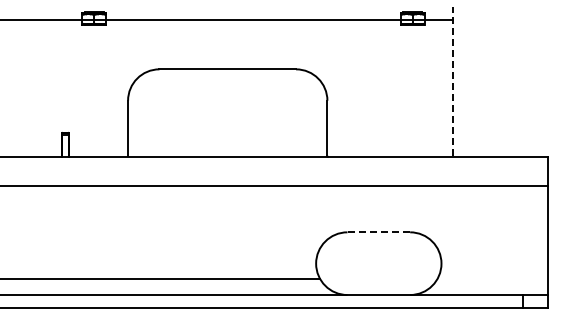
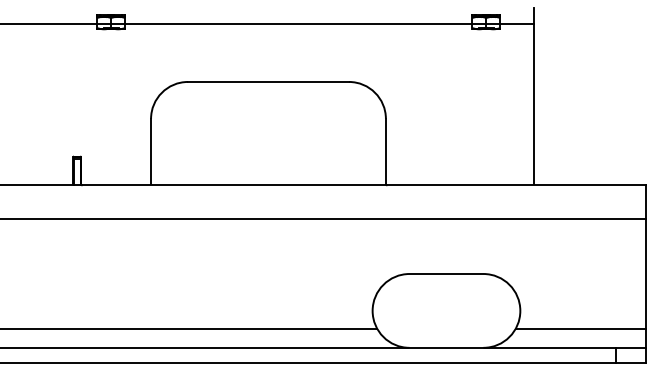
line: (452, 81) -> (533, 96), dashed -> solid
line: (378, 232) -> (446, 274), dashed -> solid
line: (492, 278) -> (580, 328), added

